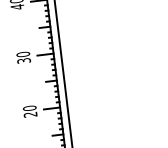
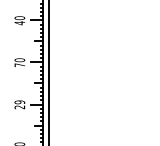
text: (23, 61) -> (19, 65), 30 -> 70
text: (30, 108) -> (20, 102), 20 -> 29

